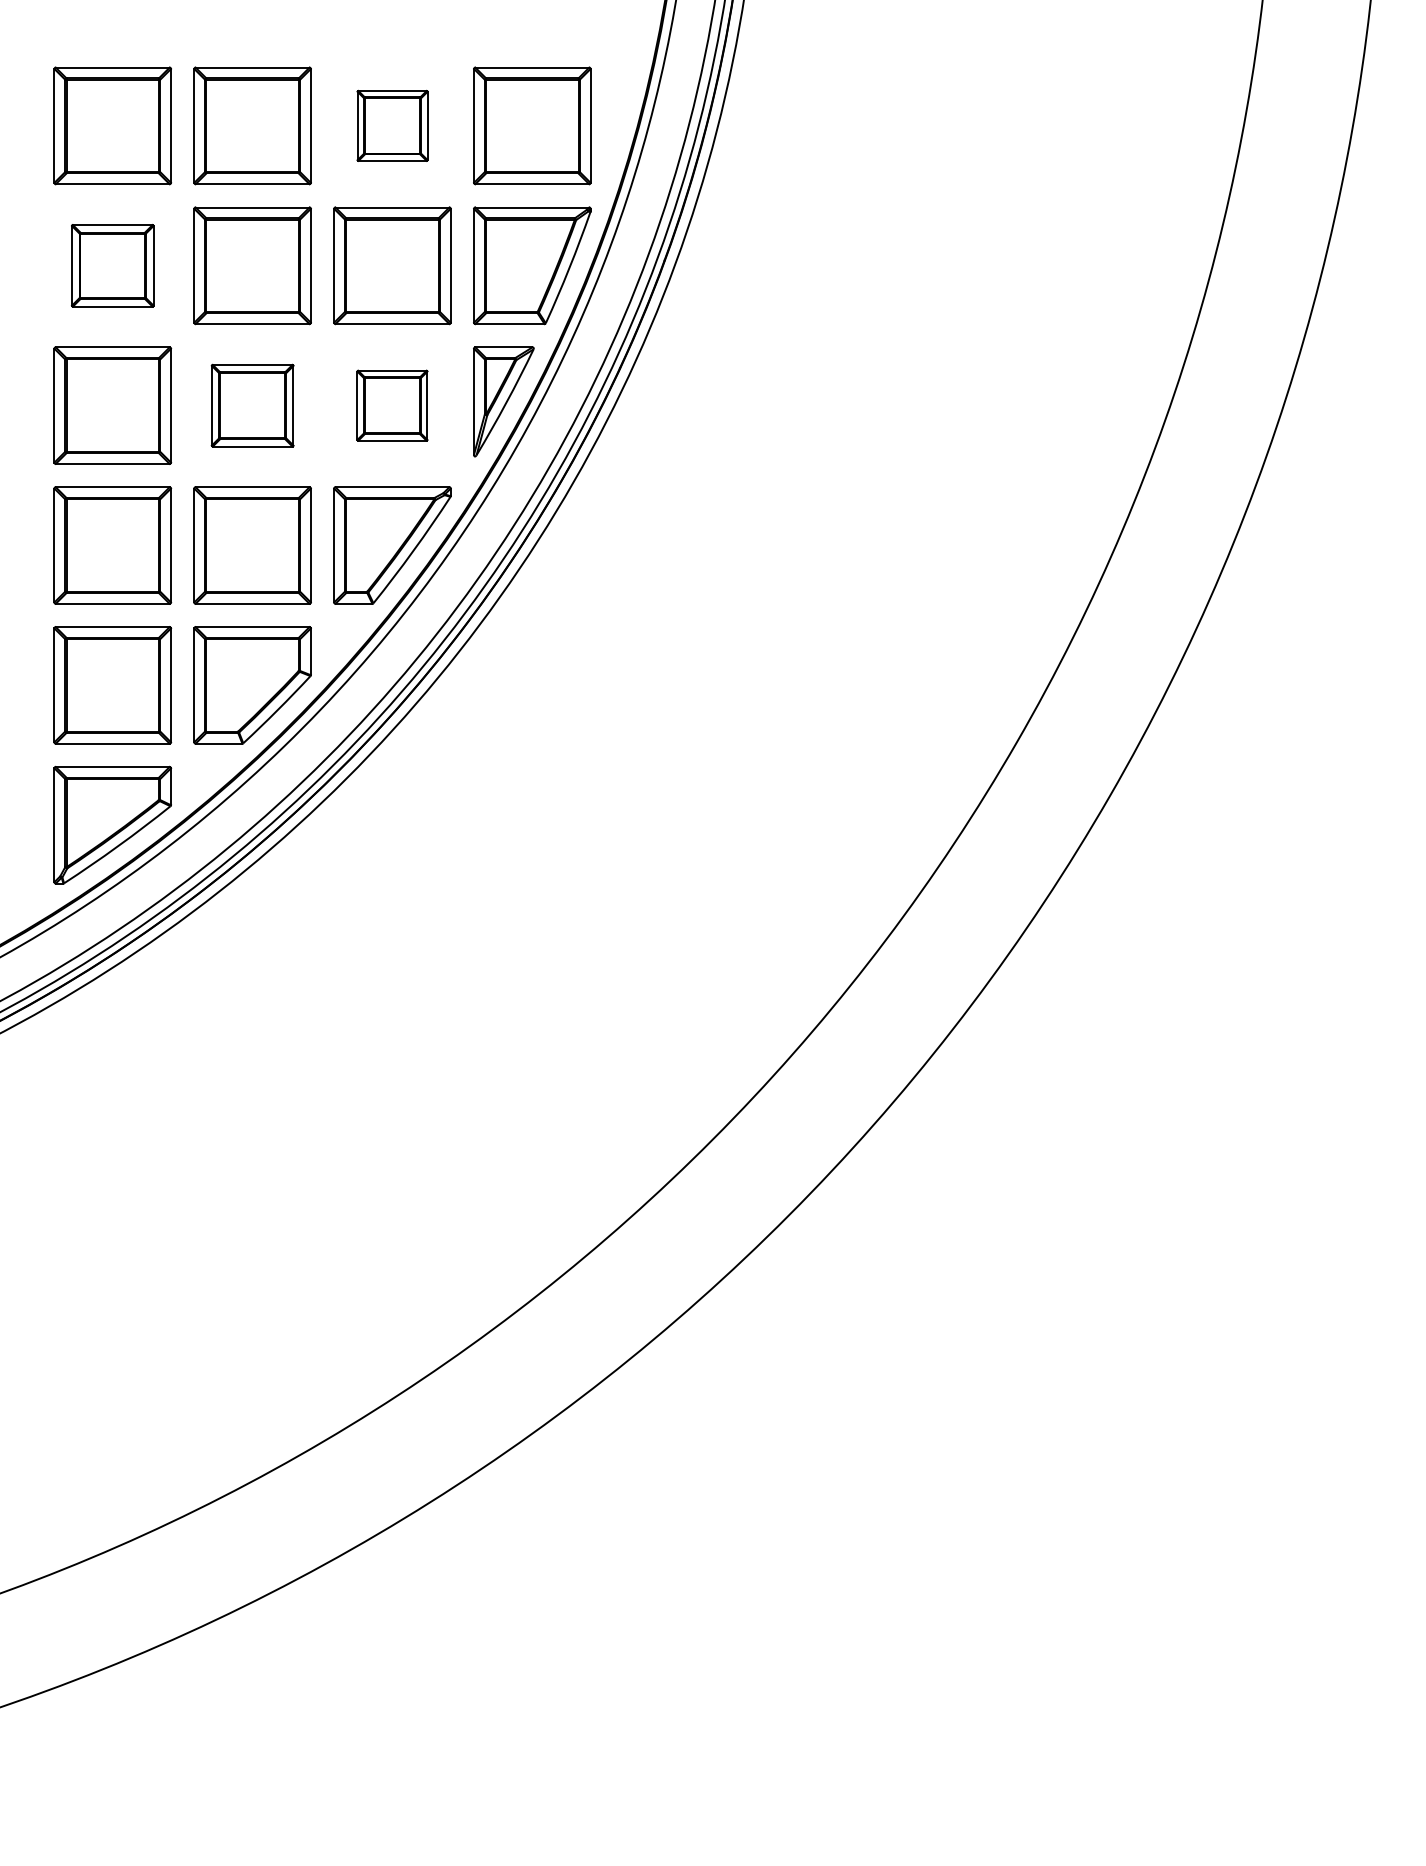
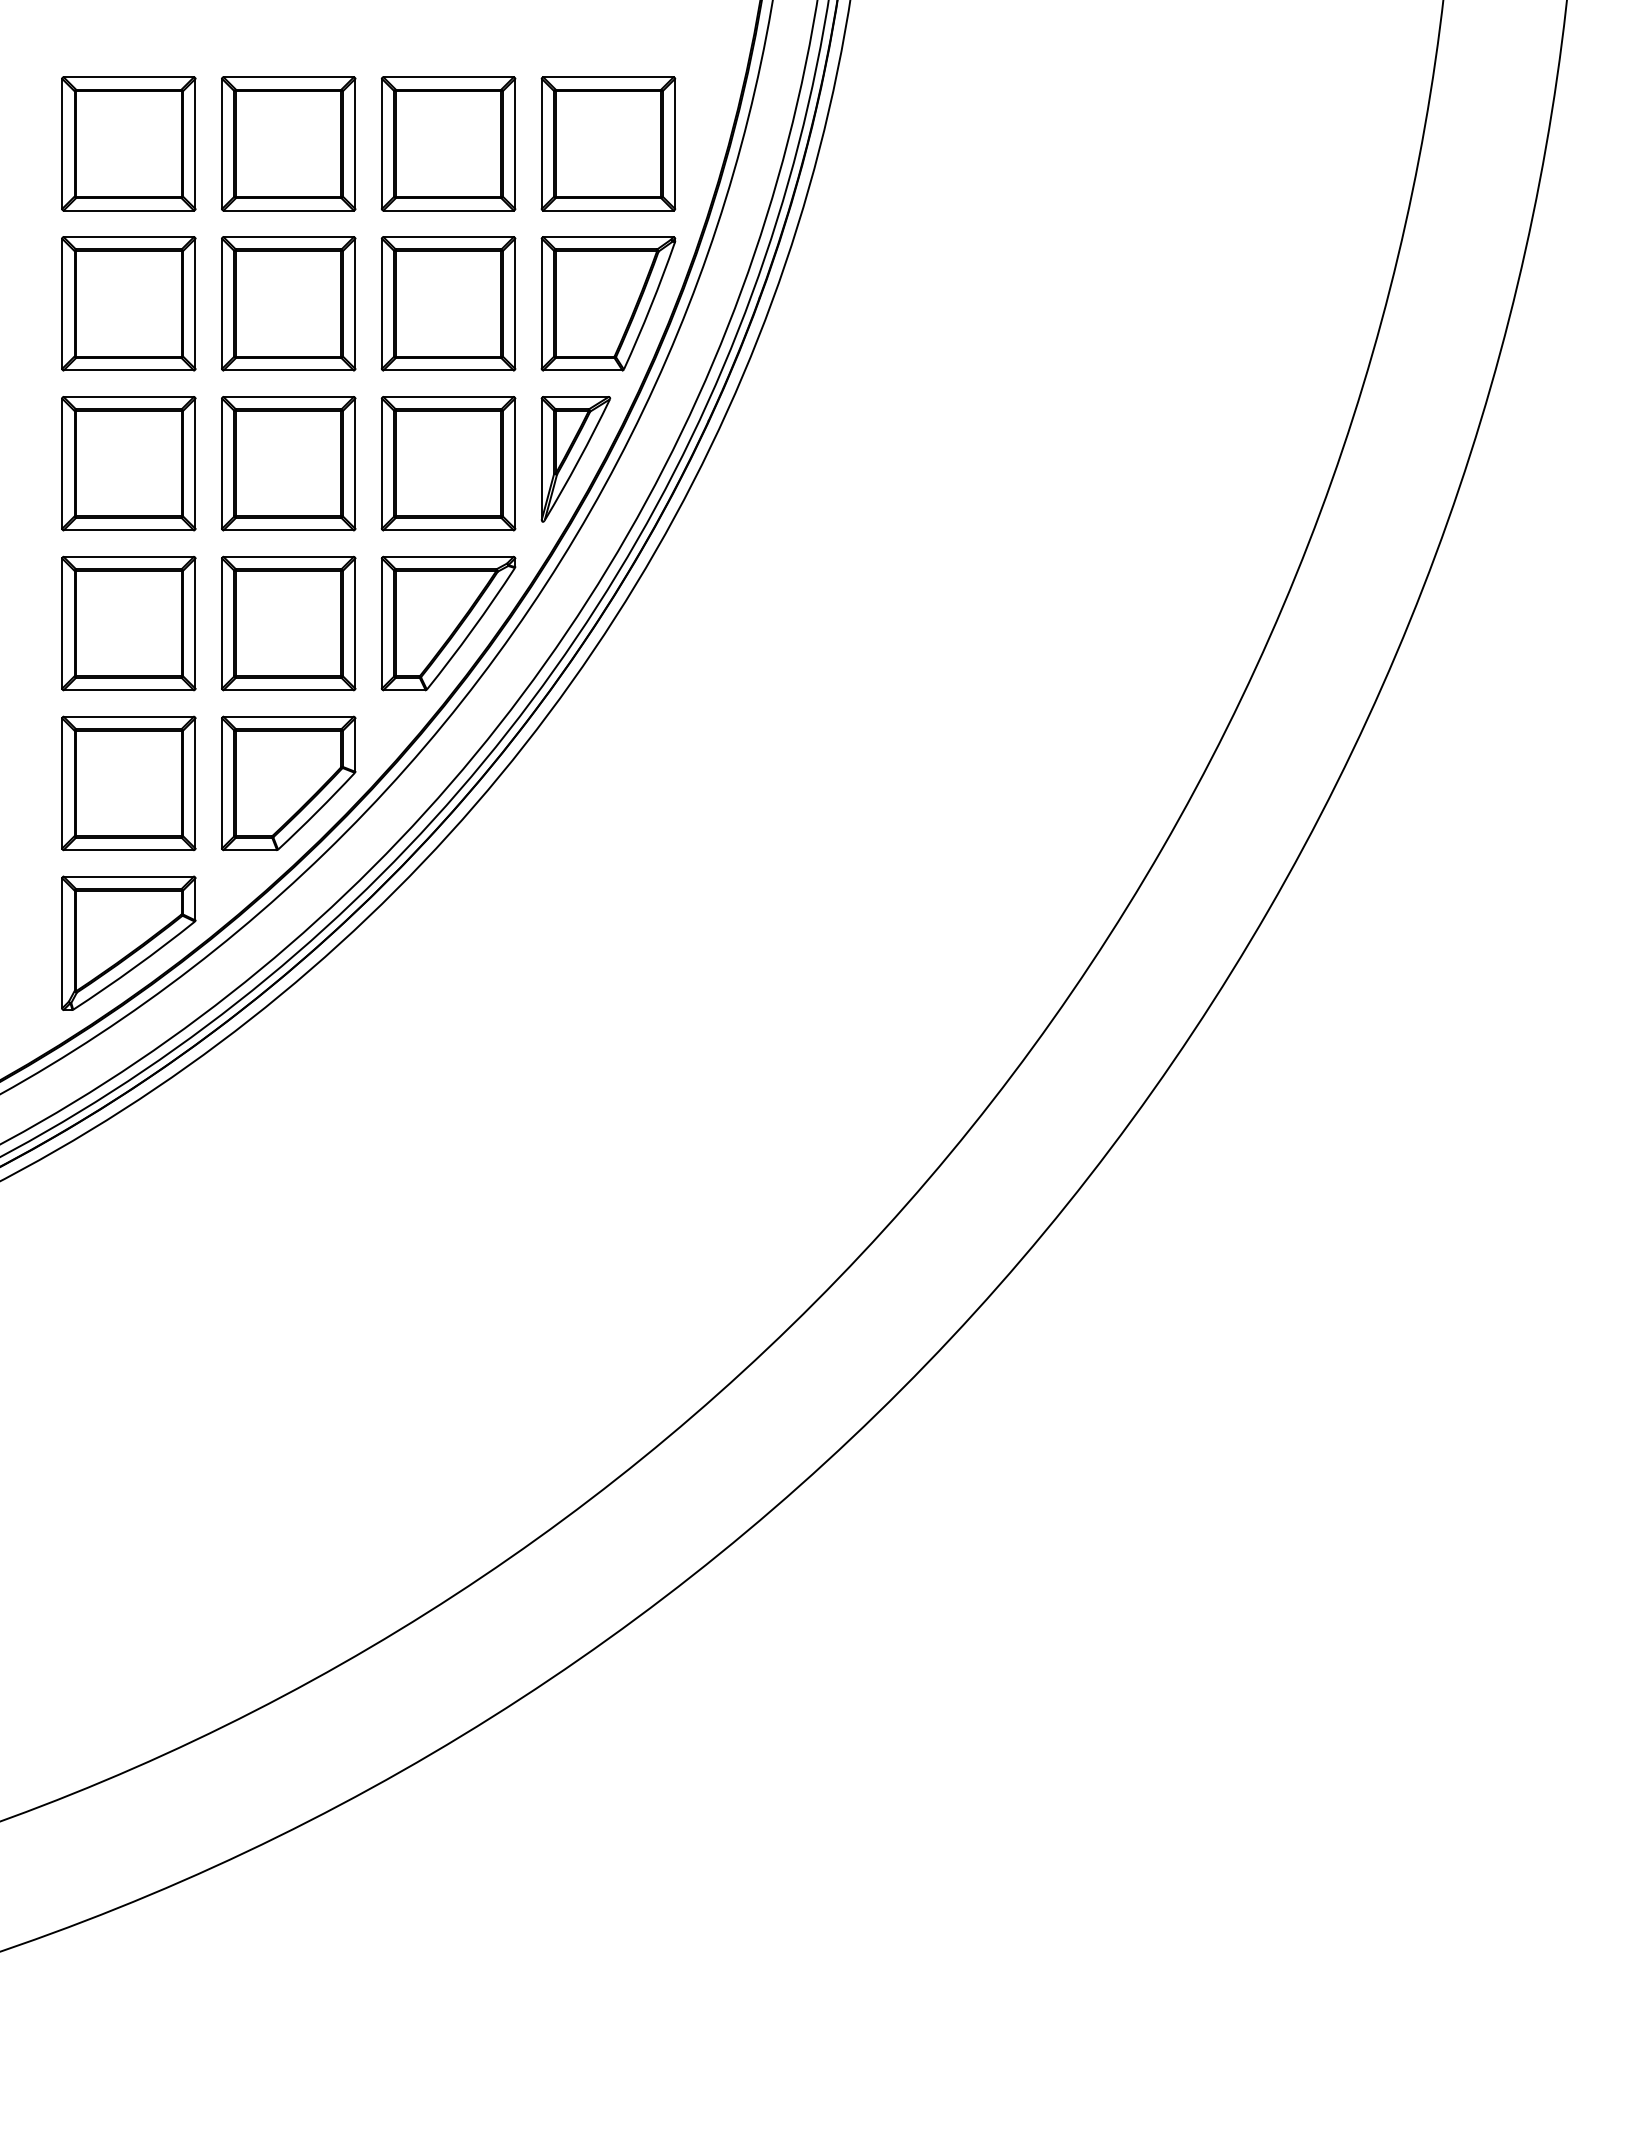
part: (392, 125) -> (448, 143), size x1.67
part: (112, 265) -> (128, 303), size x1.43
part: (252, 405) -> (288, 463), size x1.43
part: (392, 405) -> (448, 463), size x1.67

